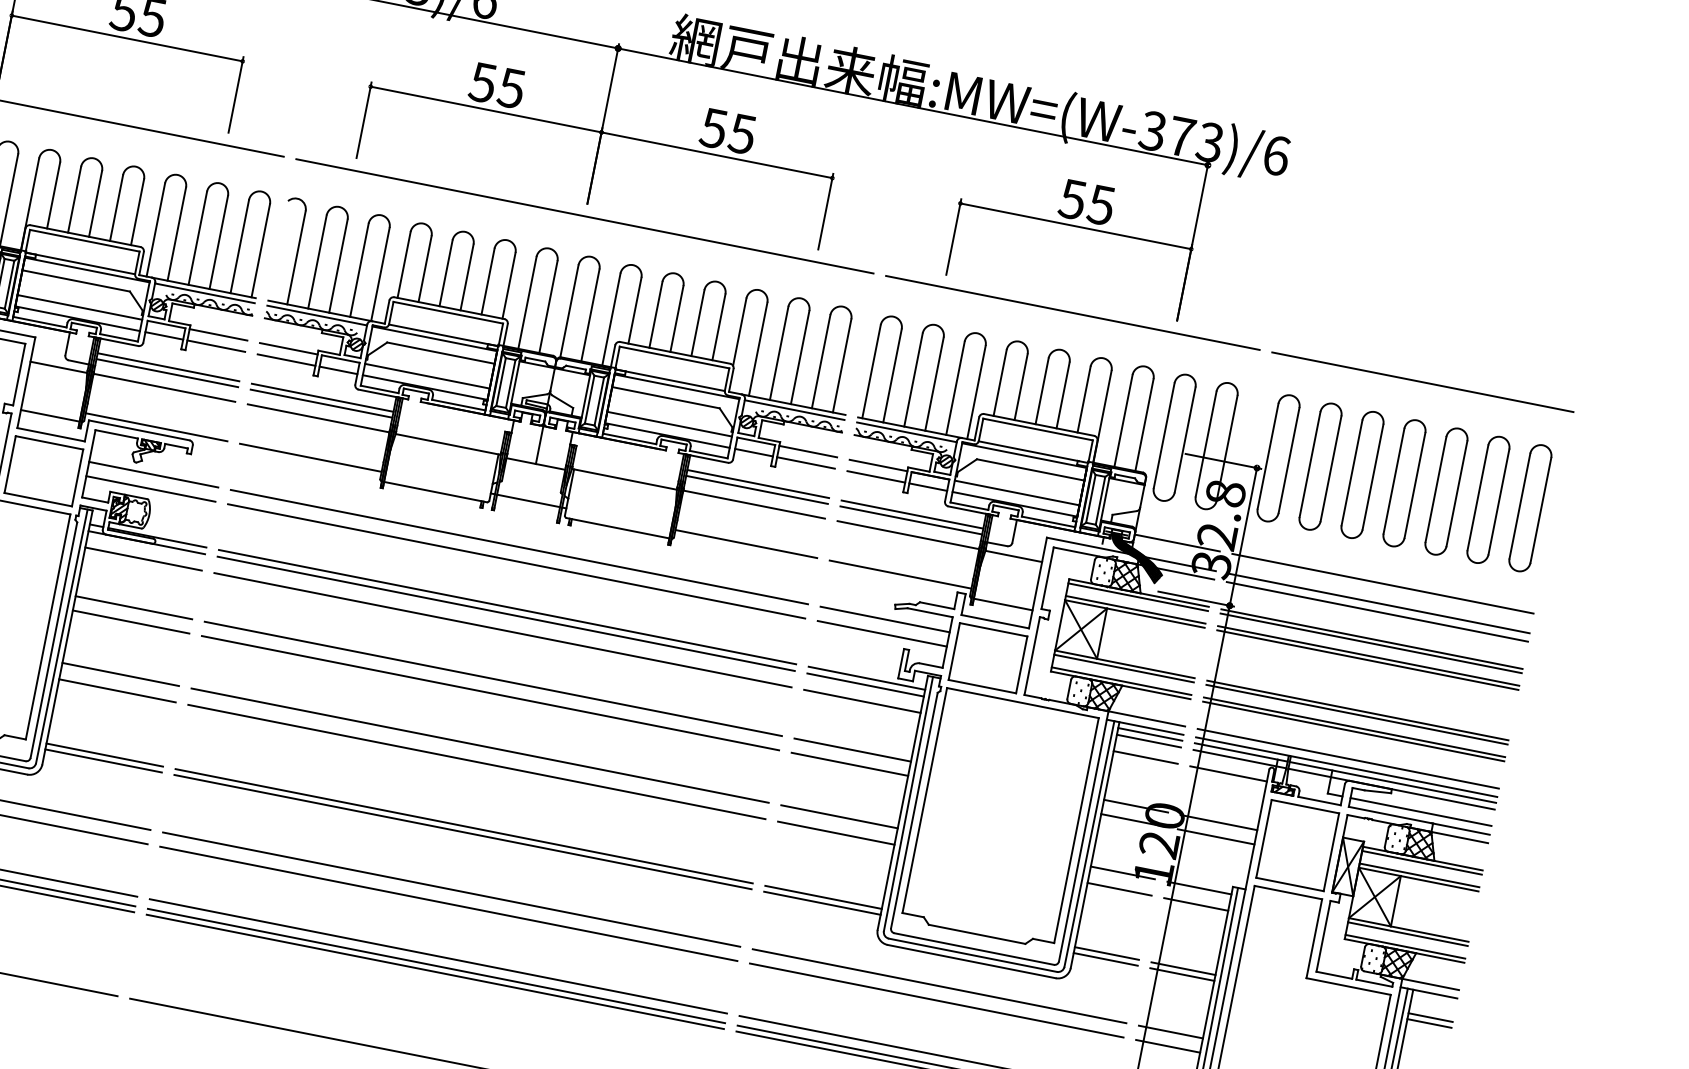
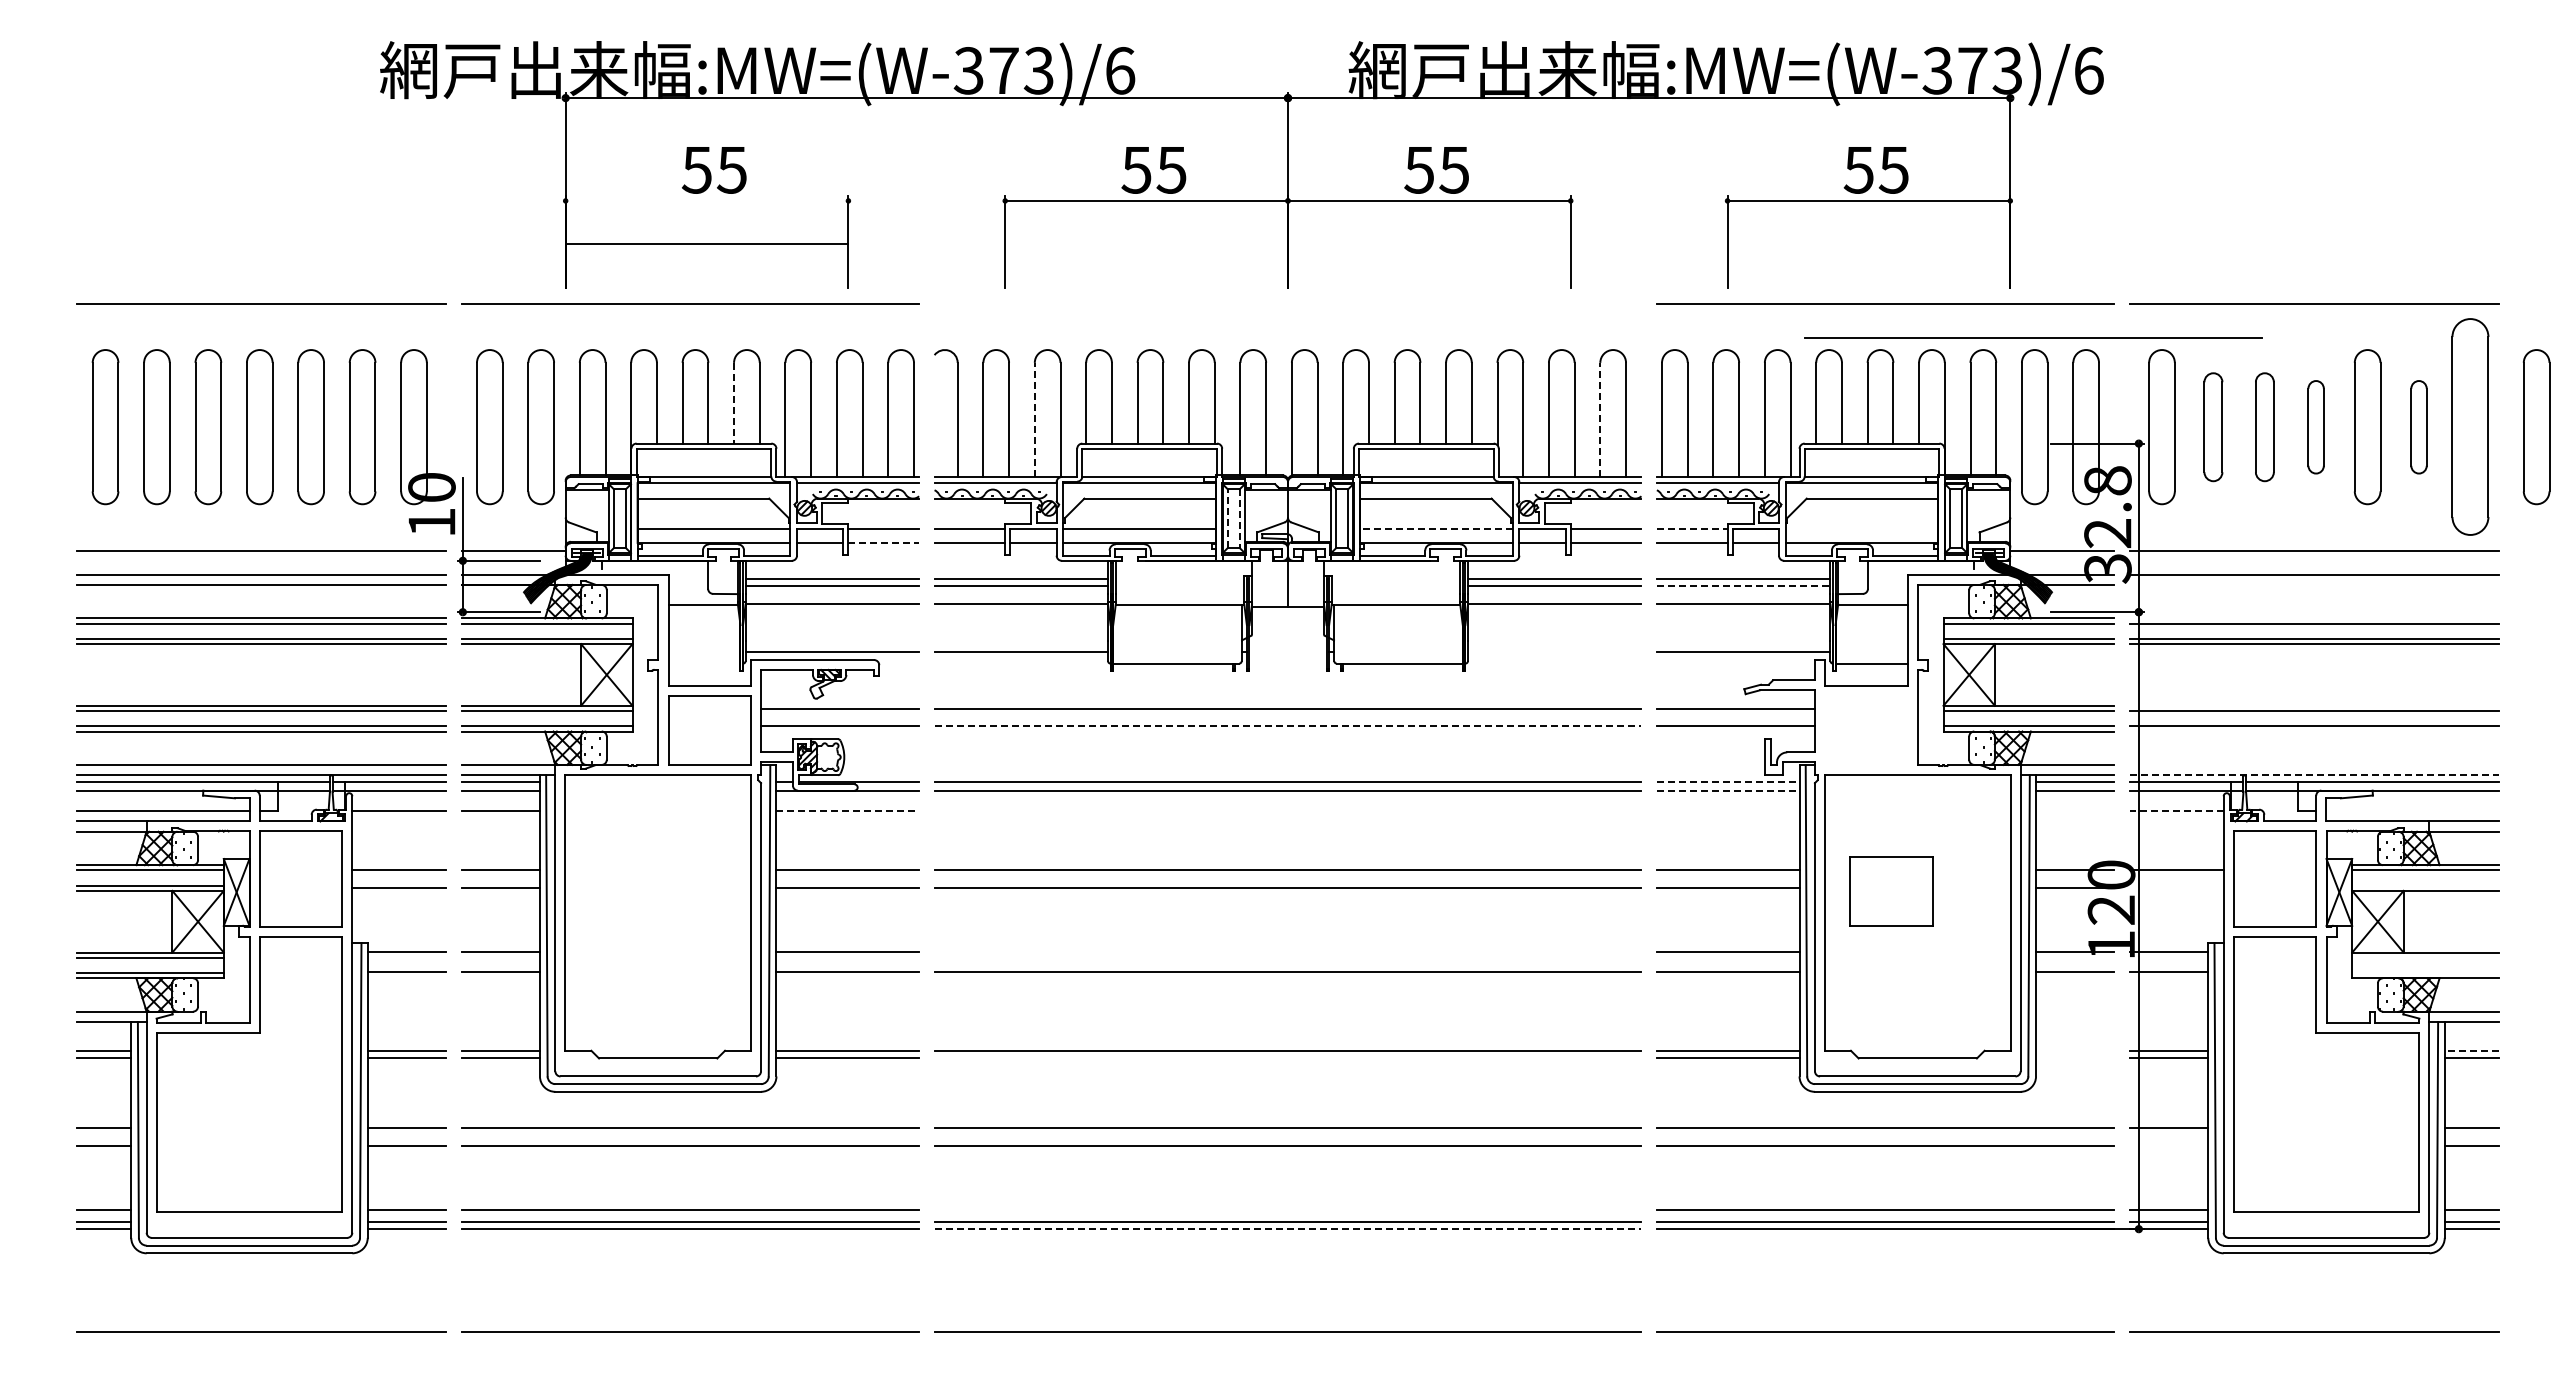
line: (126, 38) -> (706, 243), moved
line: (116, 208) -> (734, 403), solid -> dashed
line: (584, 216) -> (1287, 303), removed
line: (359, 269) -> (1034, 419), solid -> dashed
line: (216, 346) -> (884, 542), solid -> dashed
line: (821, 361) -> (1600, 419), solid -> dashed
line: (1188, 364) -> (2033, 337), added
line: (500, 381) -> (1227, 518), solid -> dashed
line: (510, 384) -> (1239, 519), solid -> dashed
line: (50, 415) -> (704, 663), removed
line: (669, 423) -> (1435, 528), solid -> dashed
line: (878, 465) -> (1692, 528), solid -> dashed
part: (1320, 466) -> (2213, 427), size x0.7
part: (1362, 475) -> (2264, 427), size x0.7
part: (1403, 483) -> (2315, 427), size x0.6
line: (1016, 492) -> (1861, 528), removed
line: (528, 500) -> (1287, 652), removed
part: (1487, 500) -> (2418, 427), size x0.6
part: (1530, 508) -> (2470, 427), size x1.4
part: (1584, 519) -> (2536, 427), added
line: (911, 520) -> (1743, 586), solid -> dashed
line: (746, 544) -> (1554, 652), removed
line: (144, 559) -> (848, 810), solid -> dashed
line: (517, 561) -> (1288, 726), solid -> dashed
line: (1376, 611) -> (2313, 584), removed
line: (502, 629) -> (1287, 810), removed
line: (1371, 639) -> (2313, 618), removed
part: (988, 658) -> (1891, 891), moved
line: (867, 678) -> (1728, 782), solid -> dashed
line: (865, 684) -> (1728, 790), solid -> dashed
line: (861, 701) -> (1727, 810), removed
line: (1357, 710) -> (2313, 705), removed
line: (1353, 731) -> (2313, 731), removed
line: (479, 745) -> (1287, 952), removed
line: (1145, 757) -> (2075, 810), removed
line: (1347, 758) -> (2313, 764), removed
line: (1346, 767) -> (2314, 775), solid -> dashed
line: (1228, 773) -> (2176, 810), solid -> dashed
line: (1421, 811) -> (2412, 810), removed
line: (462, 831) -> (1287, 1057), removed
line: (1215, 836) -> (2176, 887), removed
line: (1419, 875) -> (2425, 885), removed
line: (1407, 933) -> (2425, 957), removed
line: (1405, 947) -> (2425, 973), removed
line: (1107, 953) -> (2075, 1050), removed
line: (438, 955) -> (1287, 1209), removed
line: (1106, 959) -> (2075, 1057), removed
line: (435, 972) -> (1288, 1229), solid -> dashed
line: (1430, 1017) -> (2471, 1050), solid -> dashed
line: (1167, 1045) -> (2168, 1145), removed

